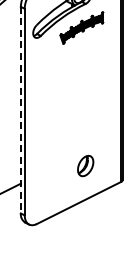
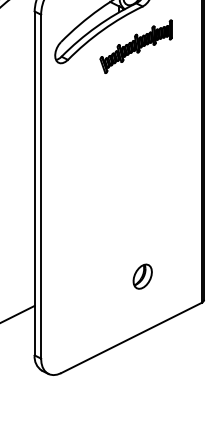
line: (20, 110) -> (34, 184), dashed -> solid
part: (85, 166) -> (142, 277), size x0.71

